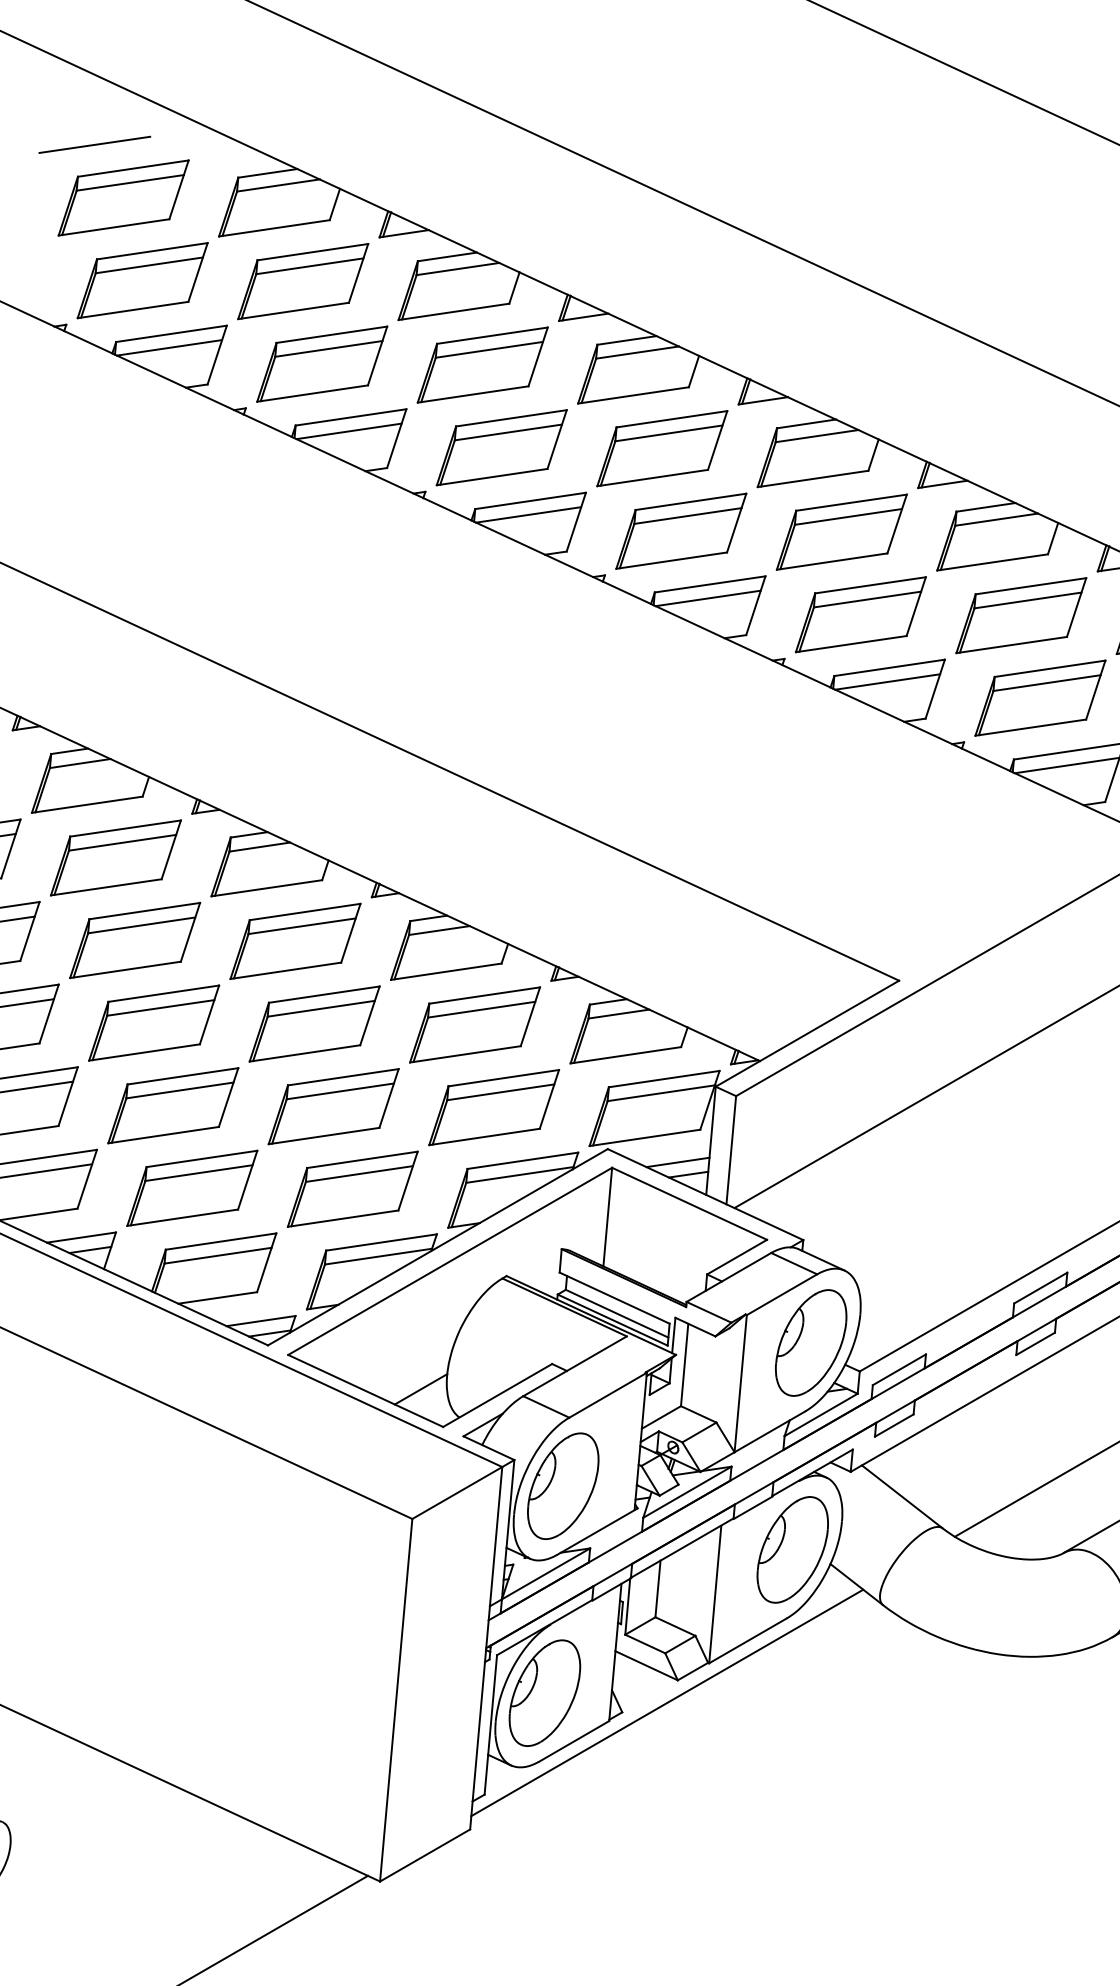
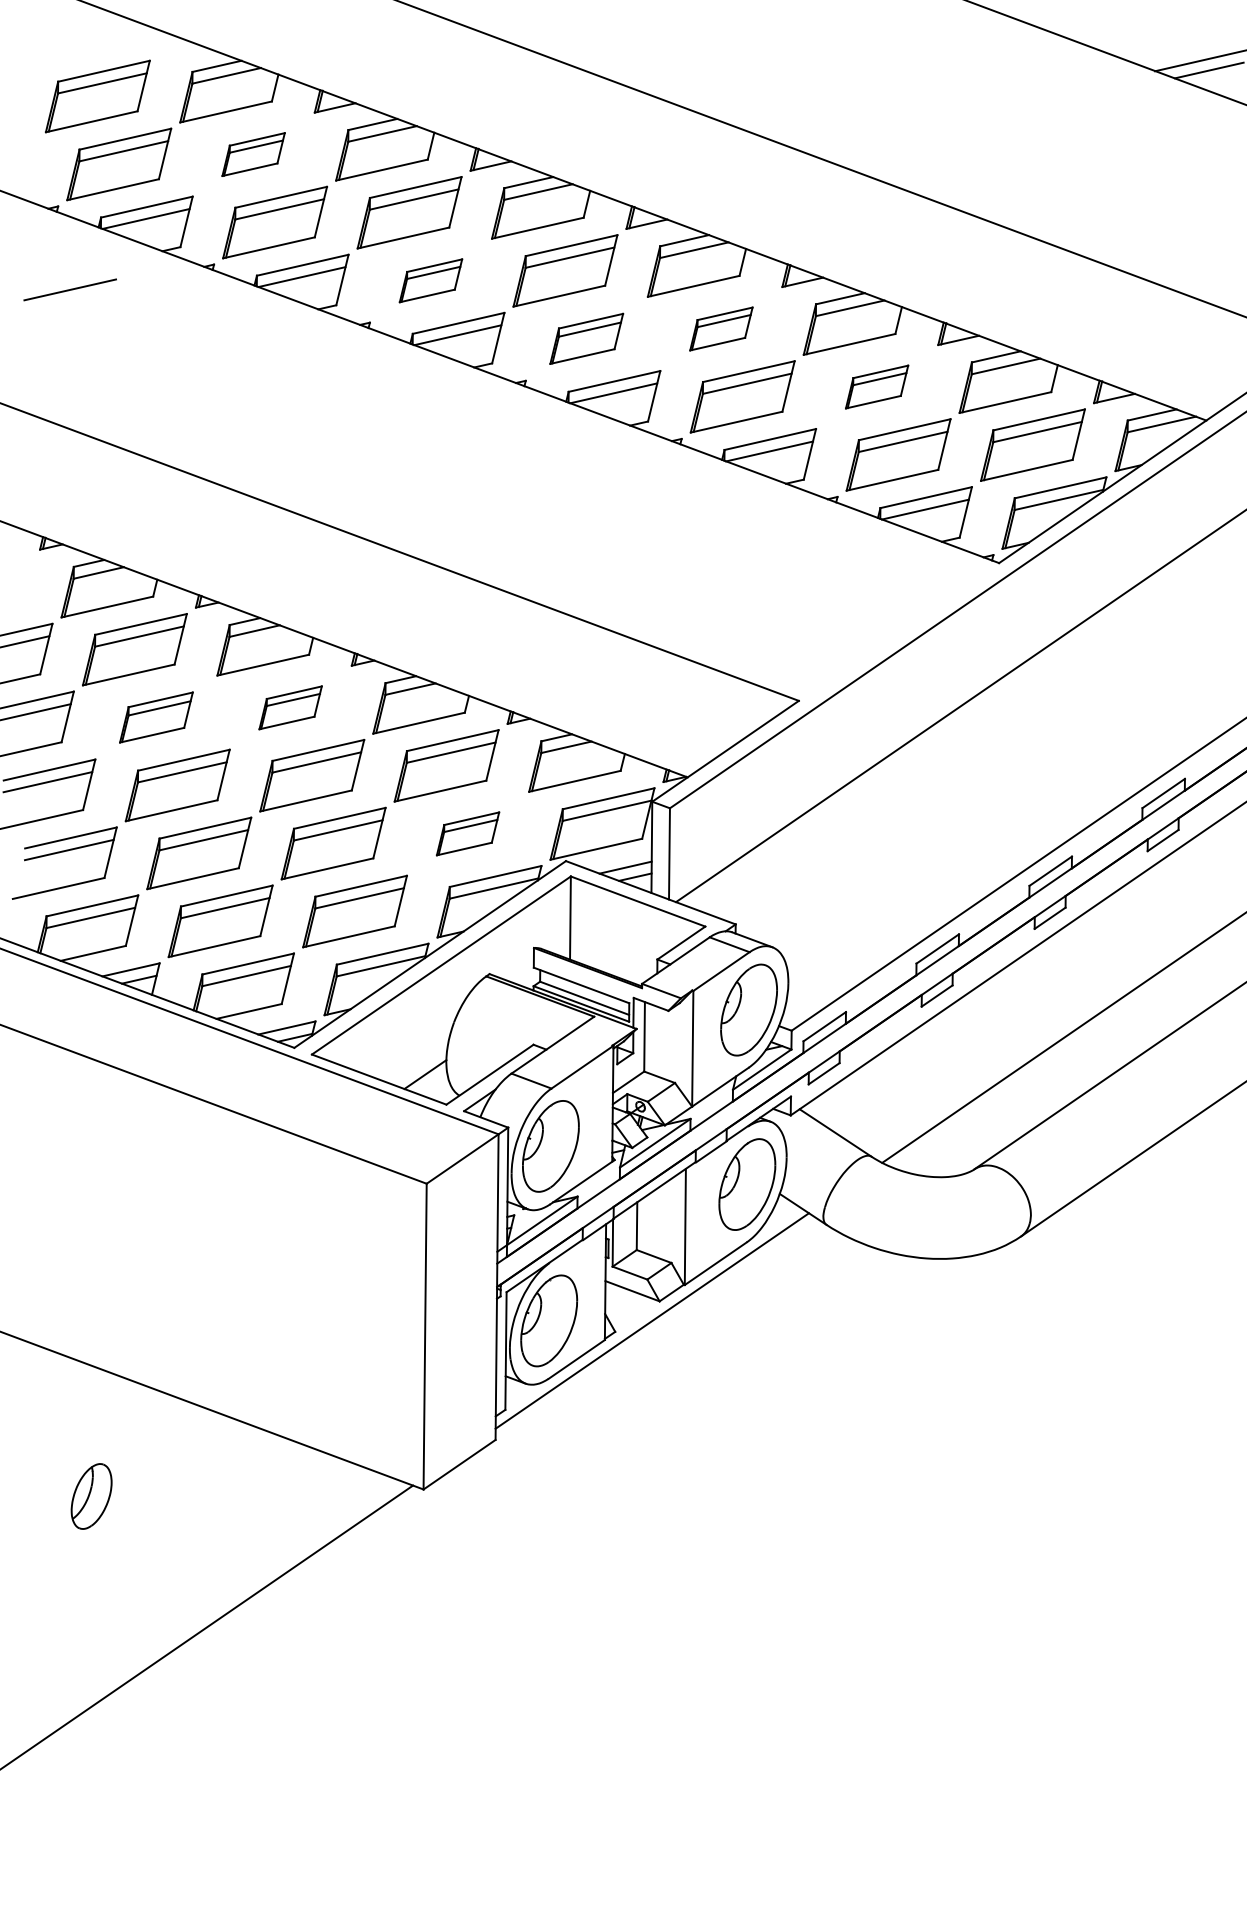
line: (94, 144) -> (69, 289), moved
part: (302, 281) -> (253, 154), size x0.6
part: (501, 447) -> (430, 280), size x0.6
part: (680, 530) -> (586, 338), size x0.7
part: (842, 531) -> (721, 328), size x0.6
part: (1020, 614) -> (876, 386), size x0.6
part: (135, 940) -> (156, 717), size x0.7
part: (295, 941) -> (290, 707), size x0.6
part: (493, 1107) -> (467, 833), size x0.6

